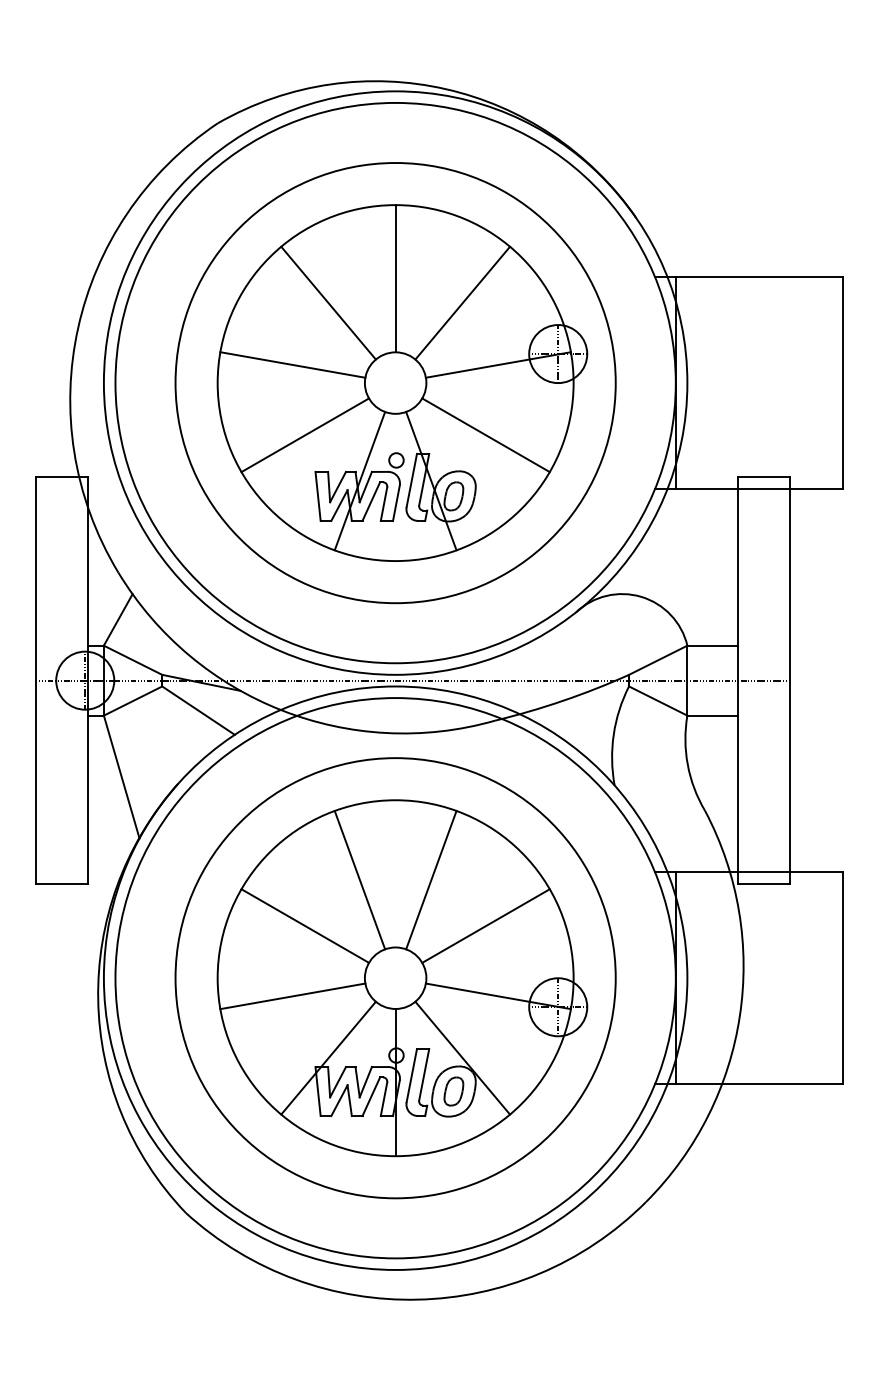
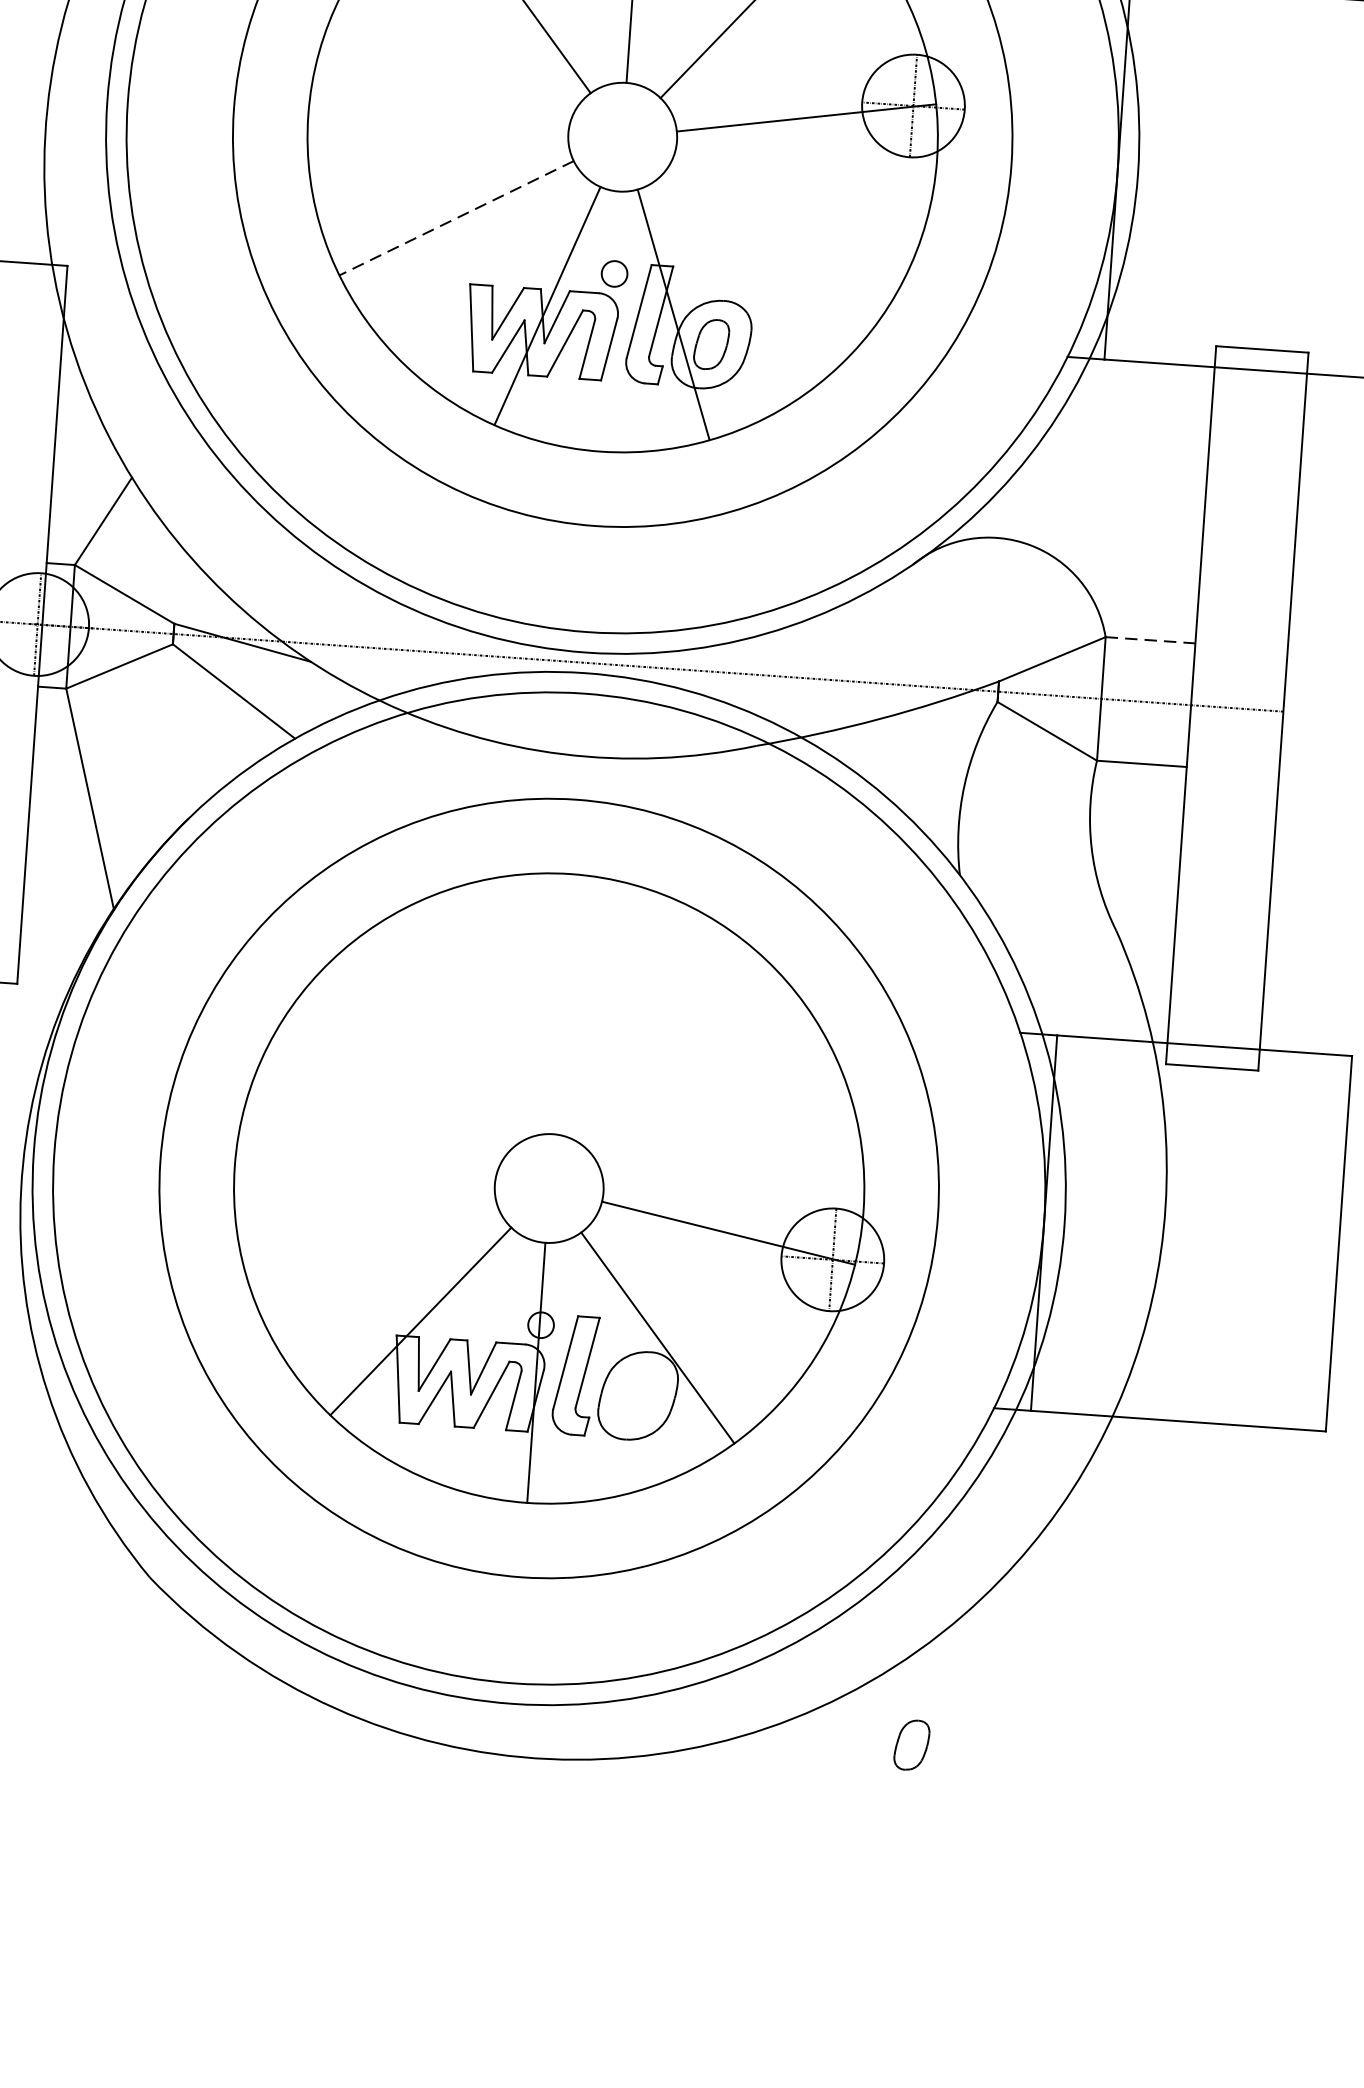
line: (292, 364) -> (442, 91), removed
line: (305, 435) -> (457, 218), solid -> dashed
line: (485, 435) -> (774, 240), removed
line: (713, 645) -> (1151, 640), solid -> dashed
line: (359, 880) -> (497, 1011), removed
line: (431, 880) -> (624, 1020), removed
line: (305, 925) -> (396, 1084), removed
line: (485, 925) -> (714, 1106), removed
line: (292, 996) -> (364, 1208), removed
part: (453, 1091) -> (911, 1745), moved

